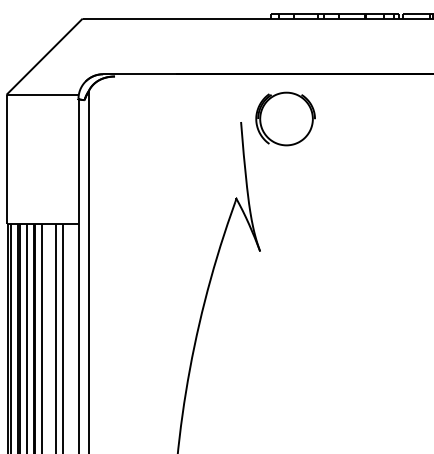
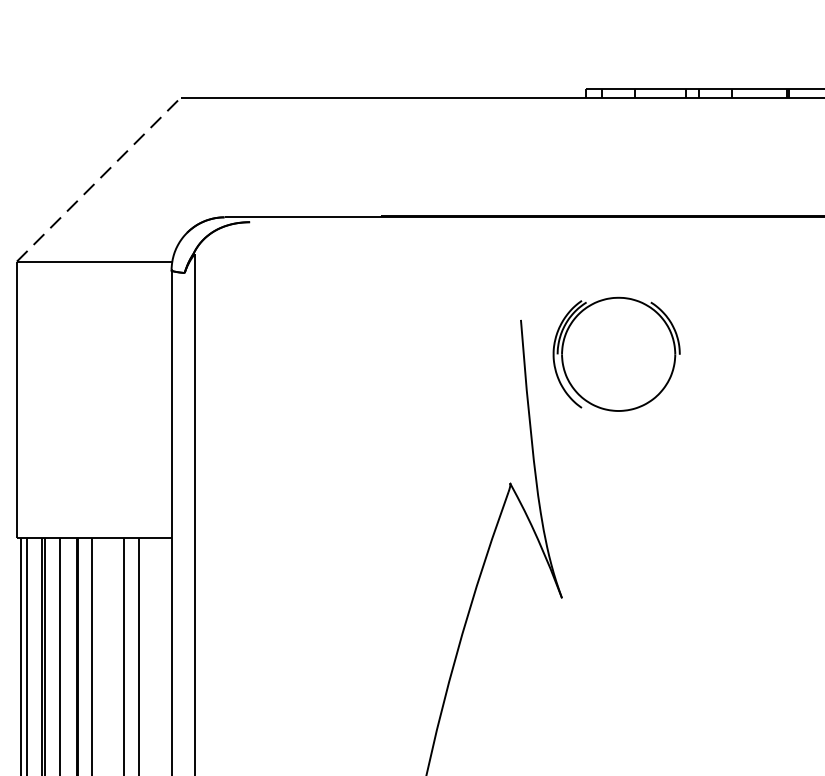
line: (44, 56) -> (98, 179), solid -> dashed
part: (285, 118) -> (616, 353), moved

